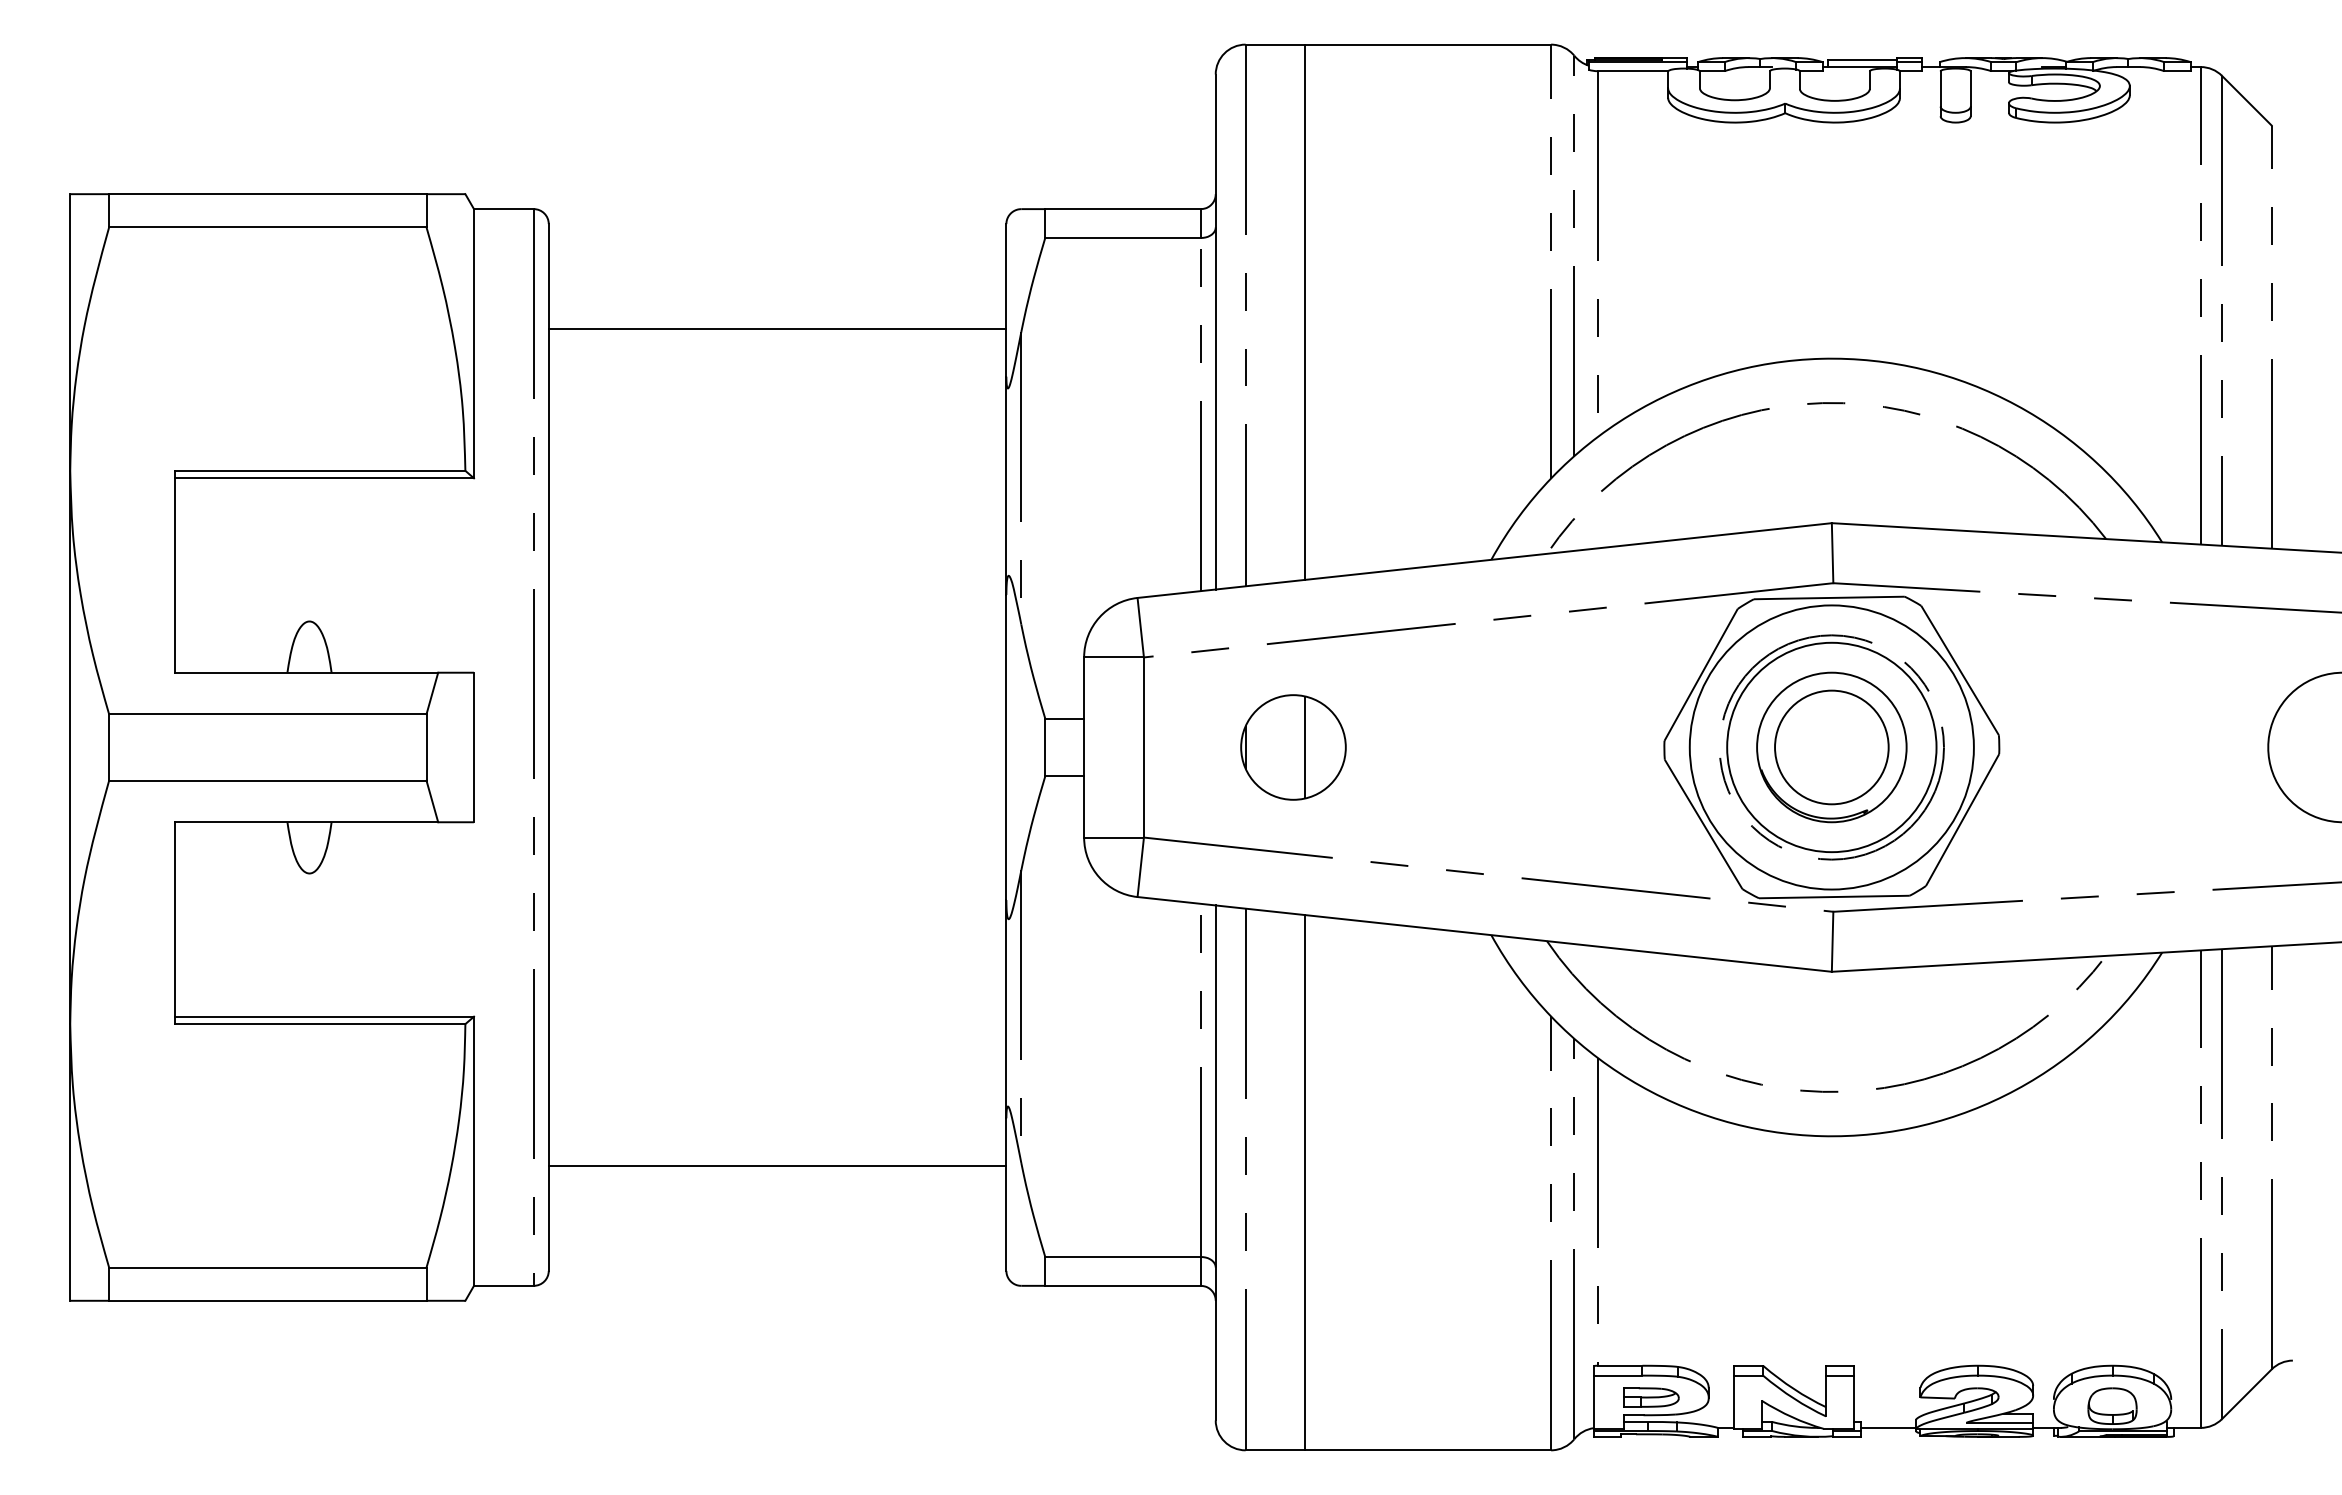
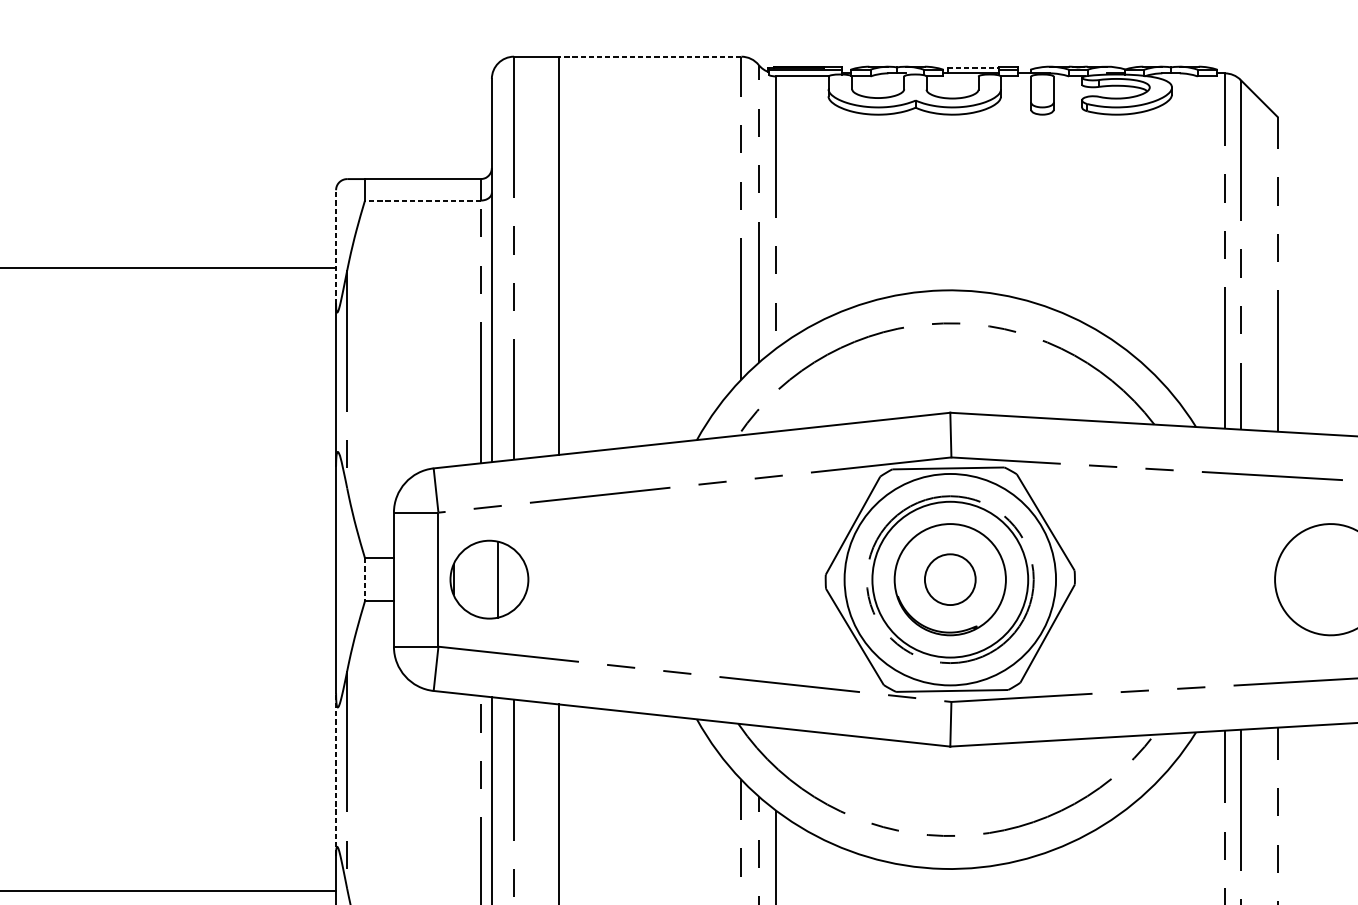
line: (1428, 44) -> (650, 56), solid -> dashed
line: (1862, 59) -> (973, 67), solid -> dashed
line: (1123, 238) -> (423, 200), solid -> dashed
line: (1006, 299) -> (336, 246), solid -> dashed
line: (1045, 747) -> (365, 579), solid -> dashed
part: (1293, 747) -> (489, 579), moved
circle: (1831, 747) -> (950, 579), size x0.6
line: (1006, 1008) -> (336, 773), solid -> dashed

